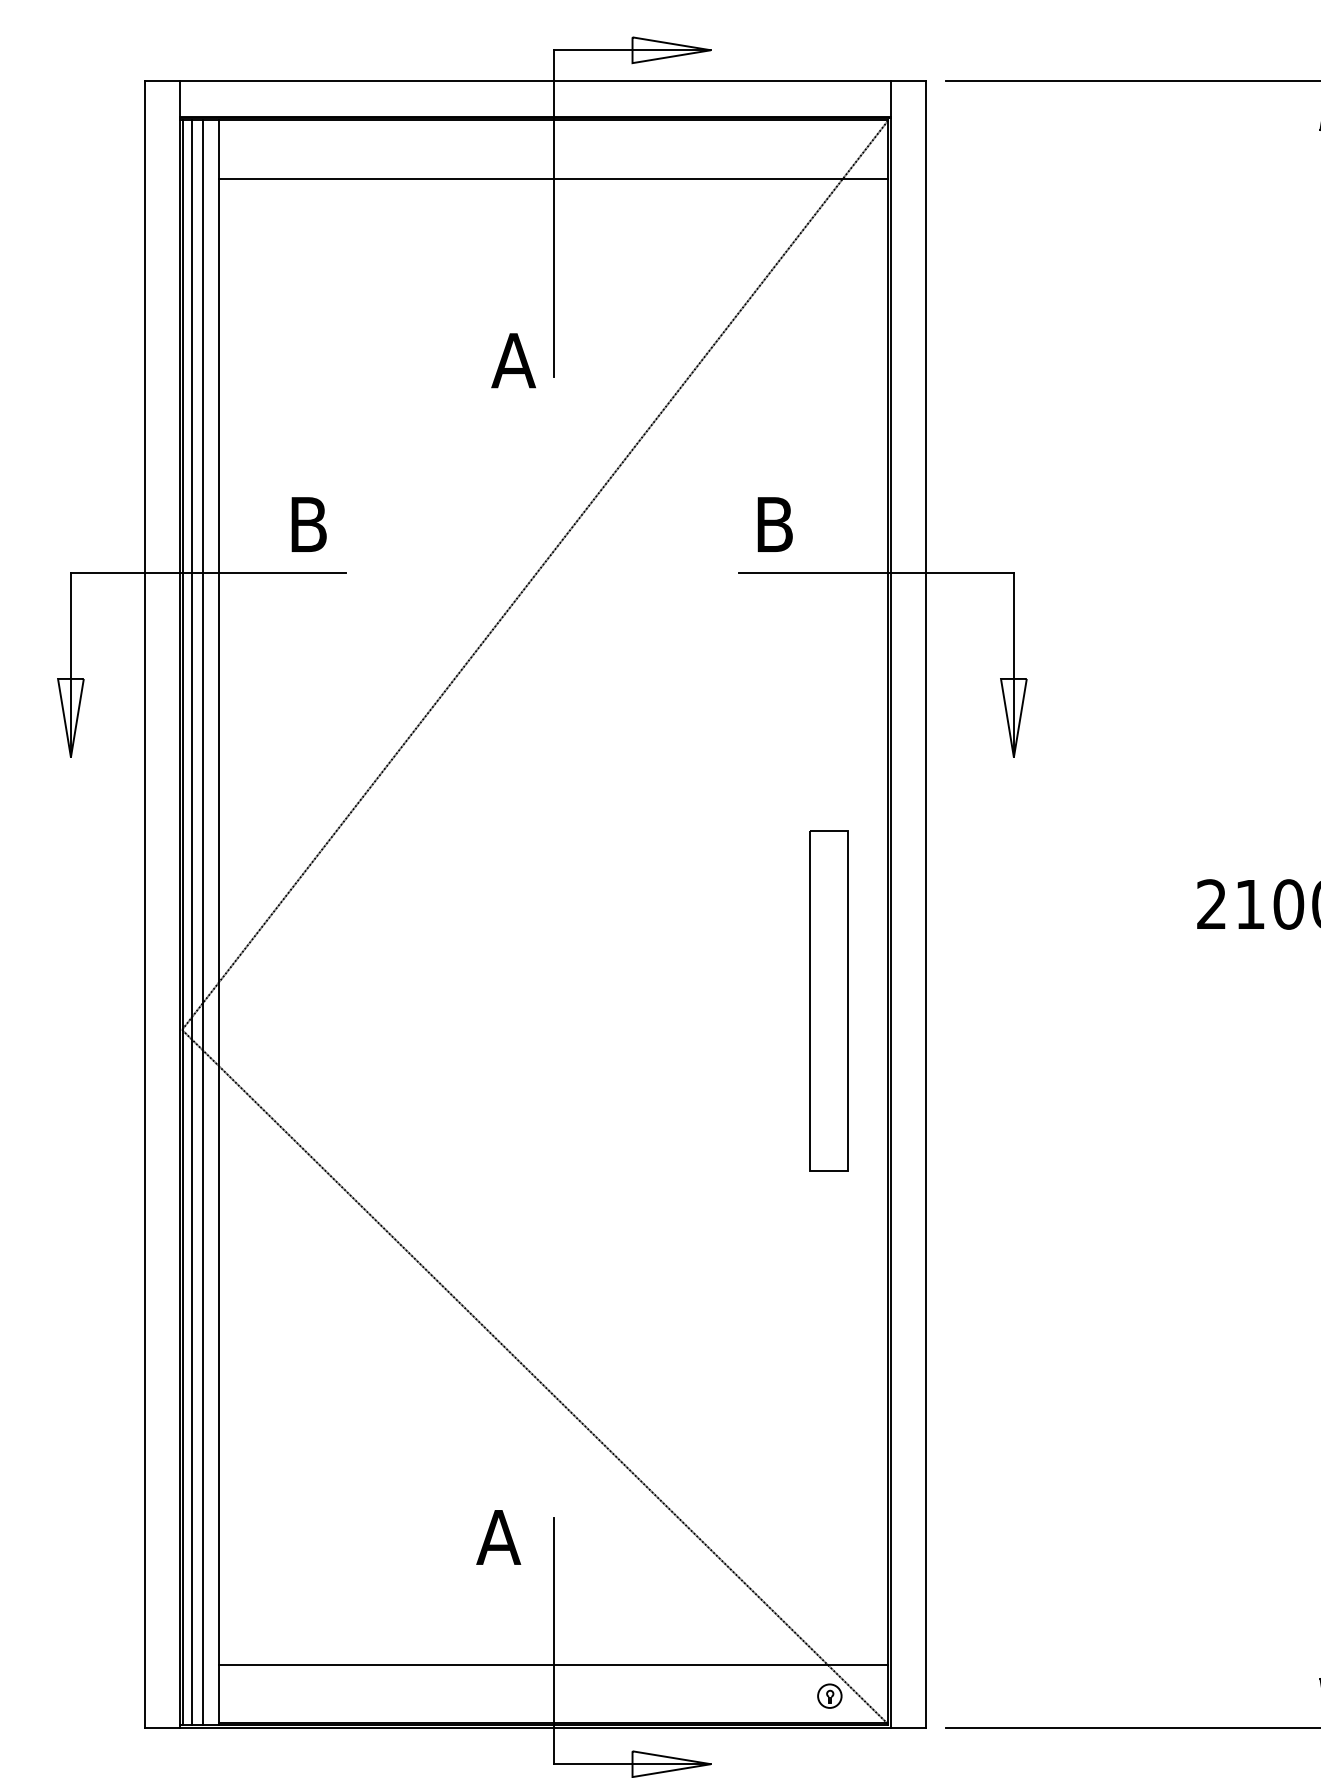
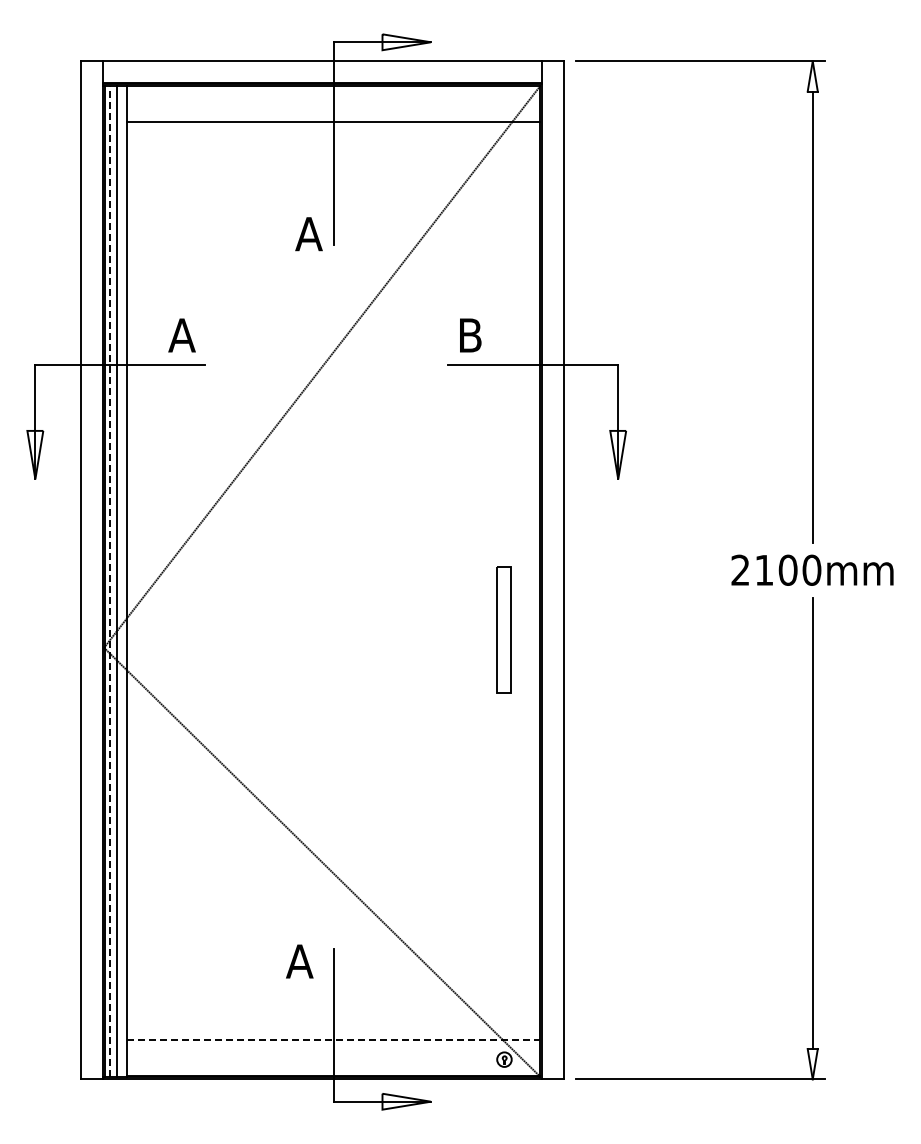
text: (307, 524) -> (181, 335), B -> A
line: (192, 922) -> (110, 581), solid -> dashed
part: (828, 1000) -> (503, 629), size x0.6
line: (553, 1665) -> (333, 1040), solid -> dashed

